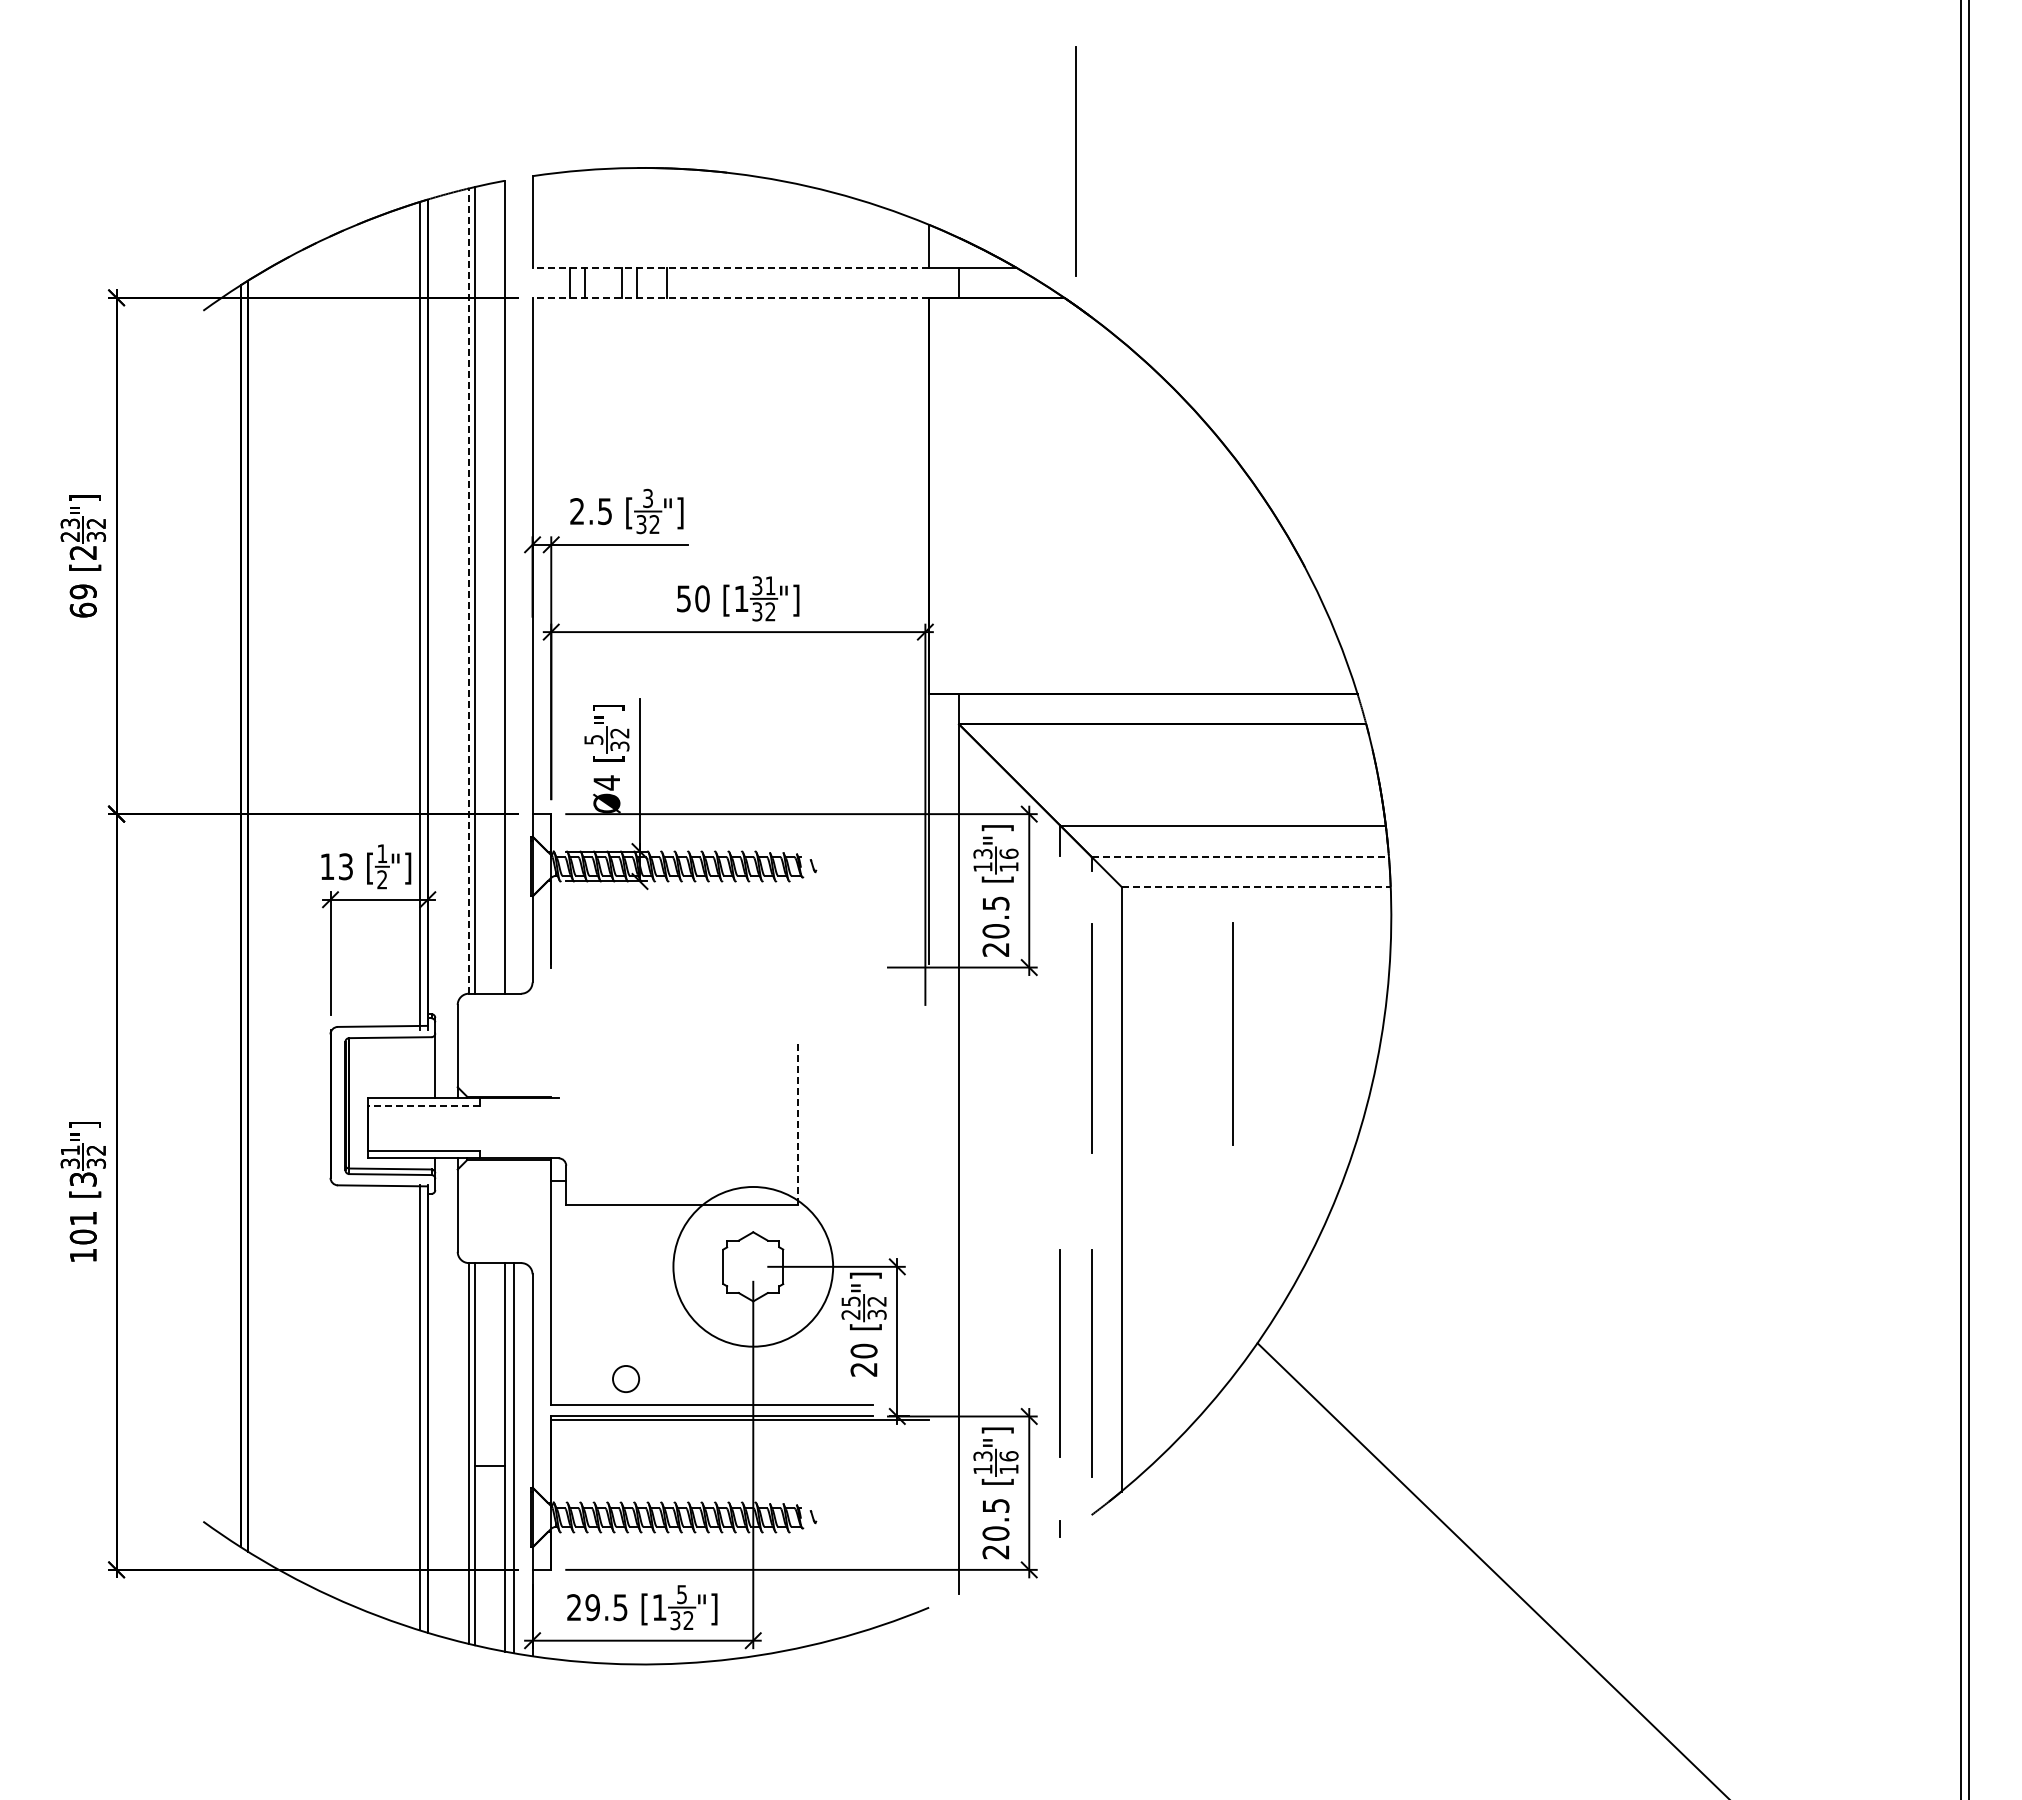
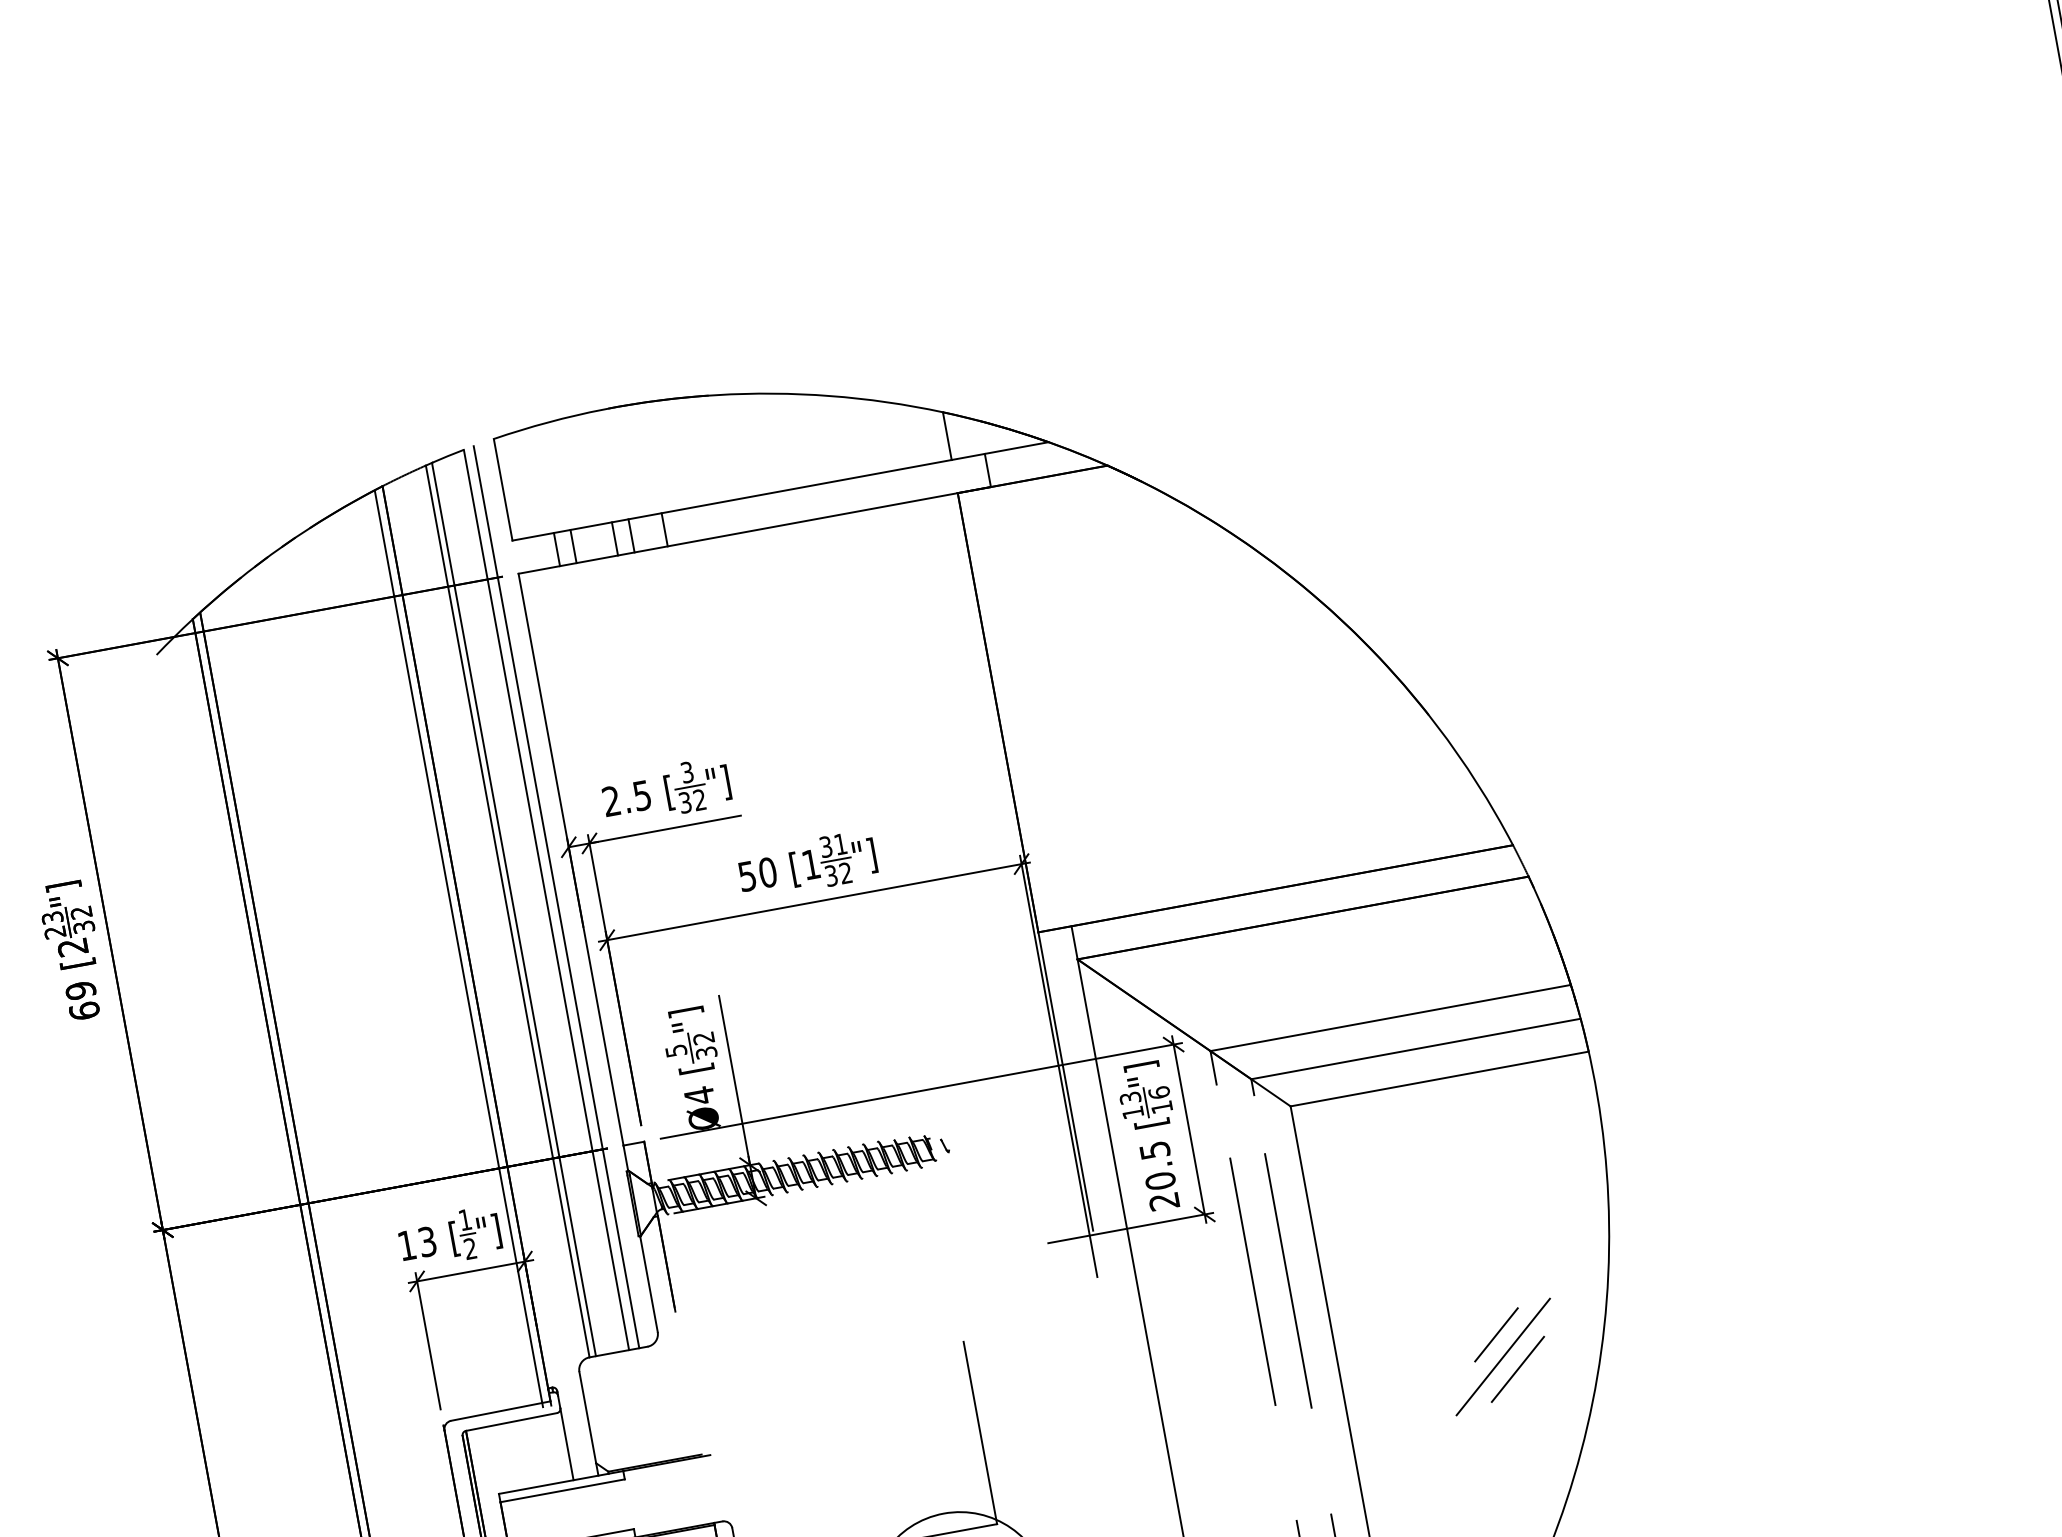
line: (1075, 161) -> (1092, 312), removed
line: (730, 267) -> (731, 499), dashed -> solid
line: (730, 297) -> (737, 533), dashed -> solid
line: (513, 586) -> (556, 897), added
line: (468, 591) -> (507, 912), dashed -> solid
line: (1240, 856) -> (1416, 1048), dashed -> solid
line: (1256, 886) -> (1440, 1078), dashed -> solid
line: (1232, 1033) -> (1251, 1281), moved
line: (423, 1105) -> (561, 1490), dashed -> solid
line: (1264, 1119) -> (1496, 1334), added
line: (798, 1121) -> (980, 1431), dashed -> solid
line: (1267, 1139) -> (1503, 1356), added
line: (1277, 1152) -> (1517, 1368), added

